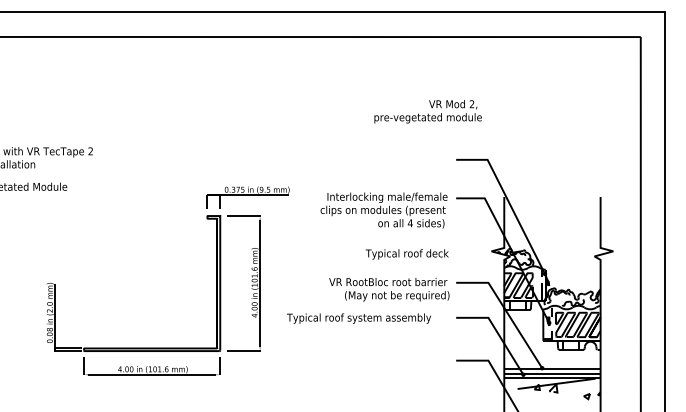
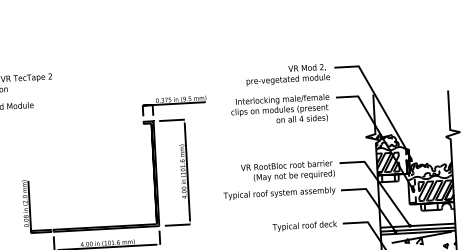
text: (427, 111) -> (287, 74), moved
text: (406, 254) -> (304, 226), moved
text: (358, 318) -> (279, 193), moved

